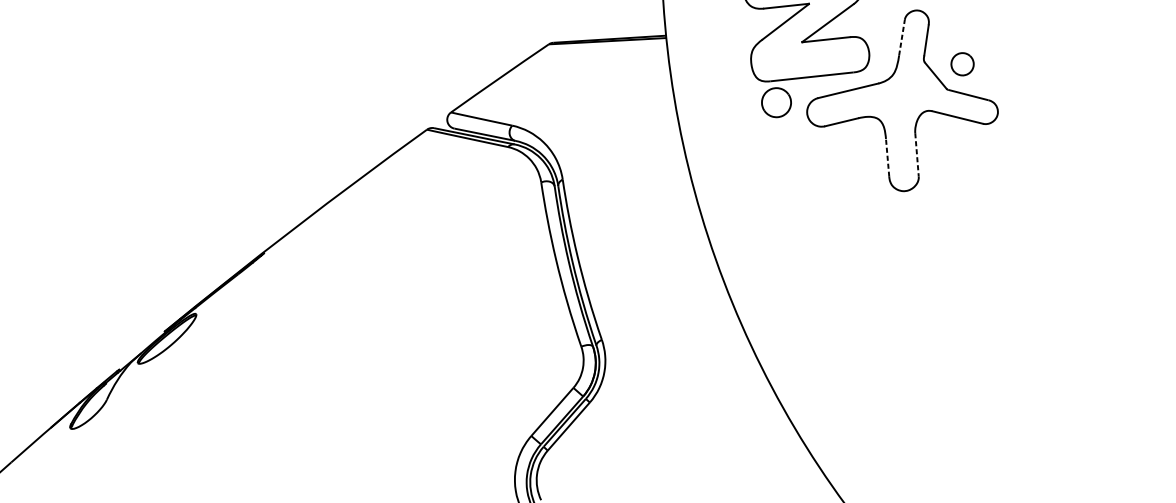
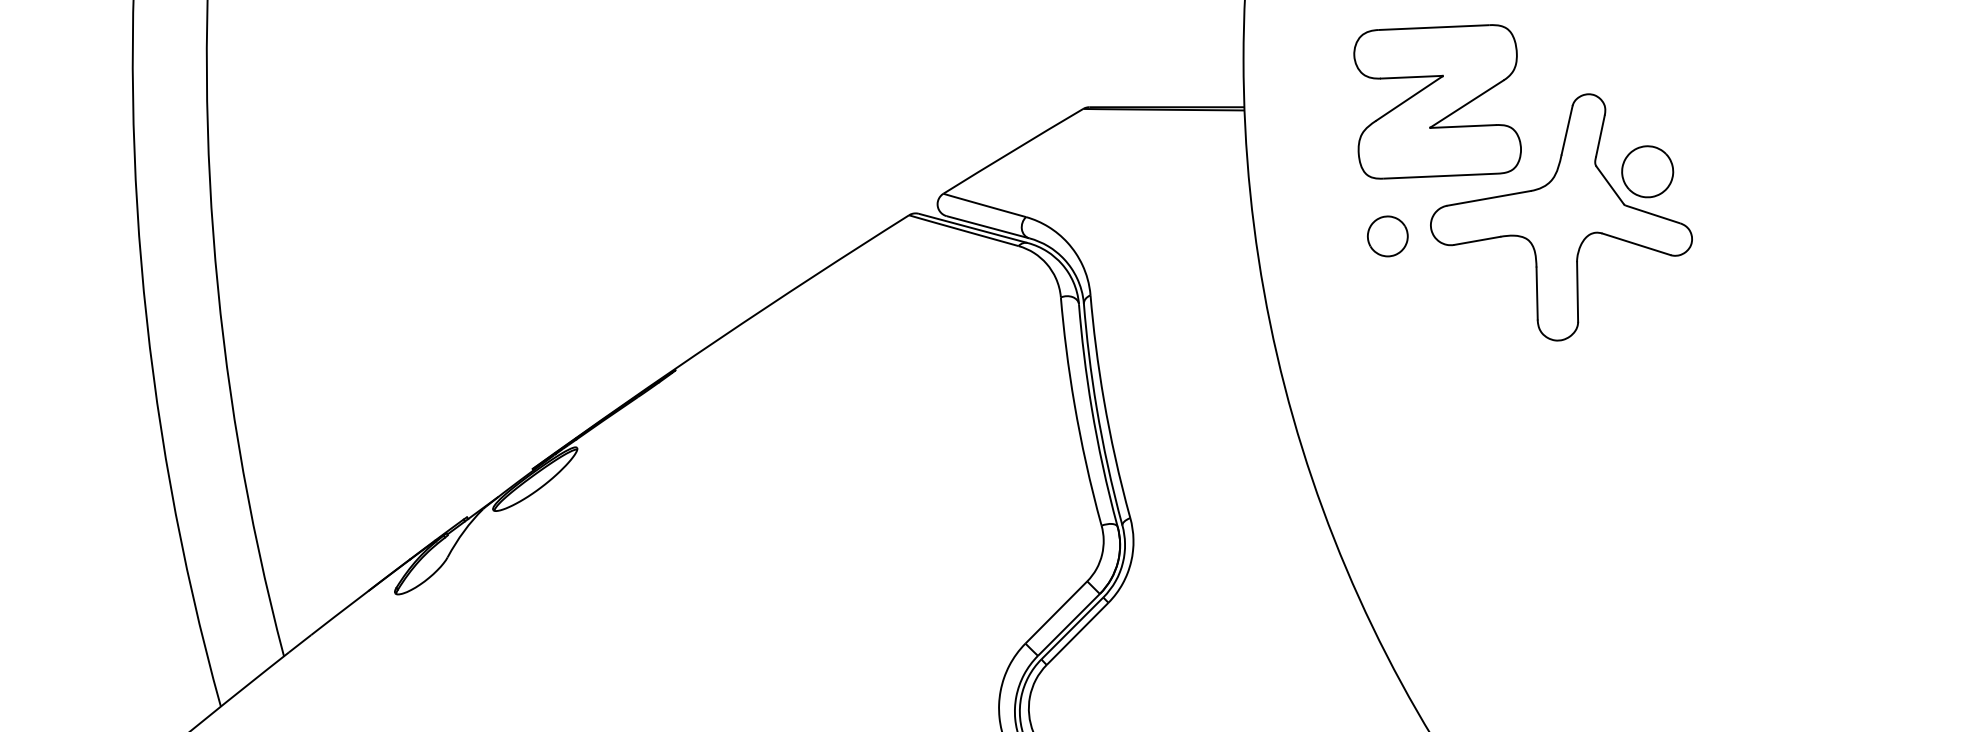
line: (902, 37) -> (1567, 130), dashed -> solid
part: (962, 64) -> (1647, 171), size x1.67
part: (776, 102) -> (1387, 236), moved
line: (916, 154) -> (1577, 291), dashed -> solid
line: (887, 157) -> (1537, 293), dashed -> solid

